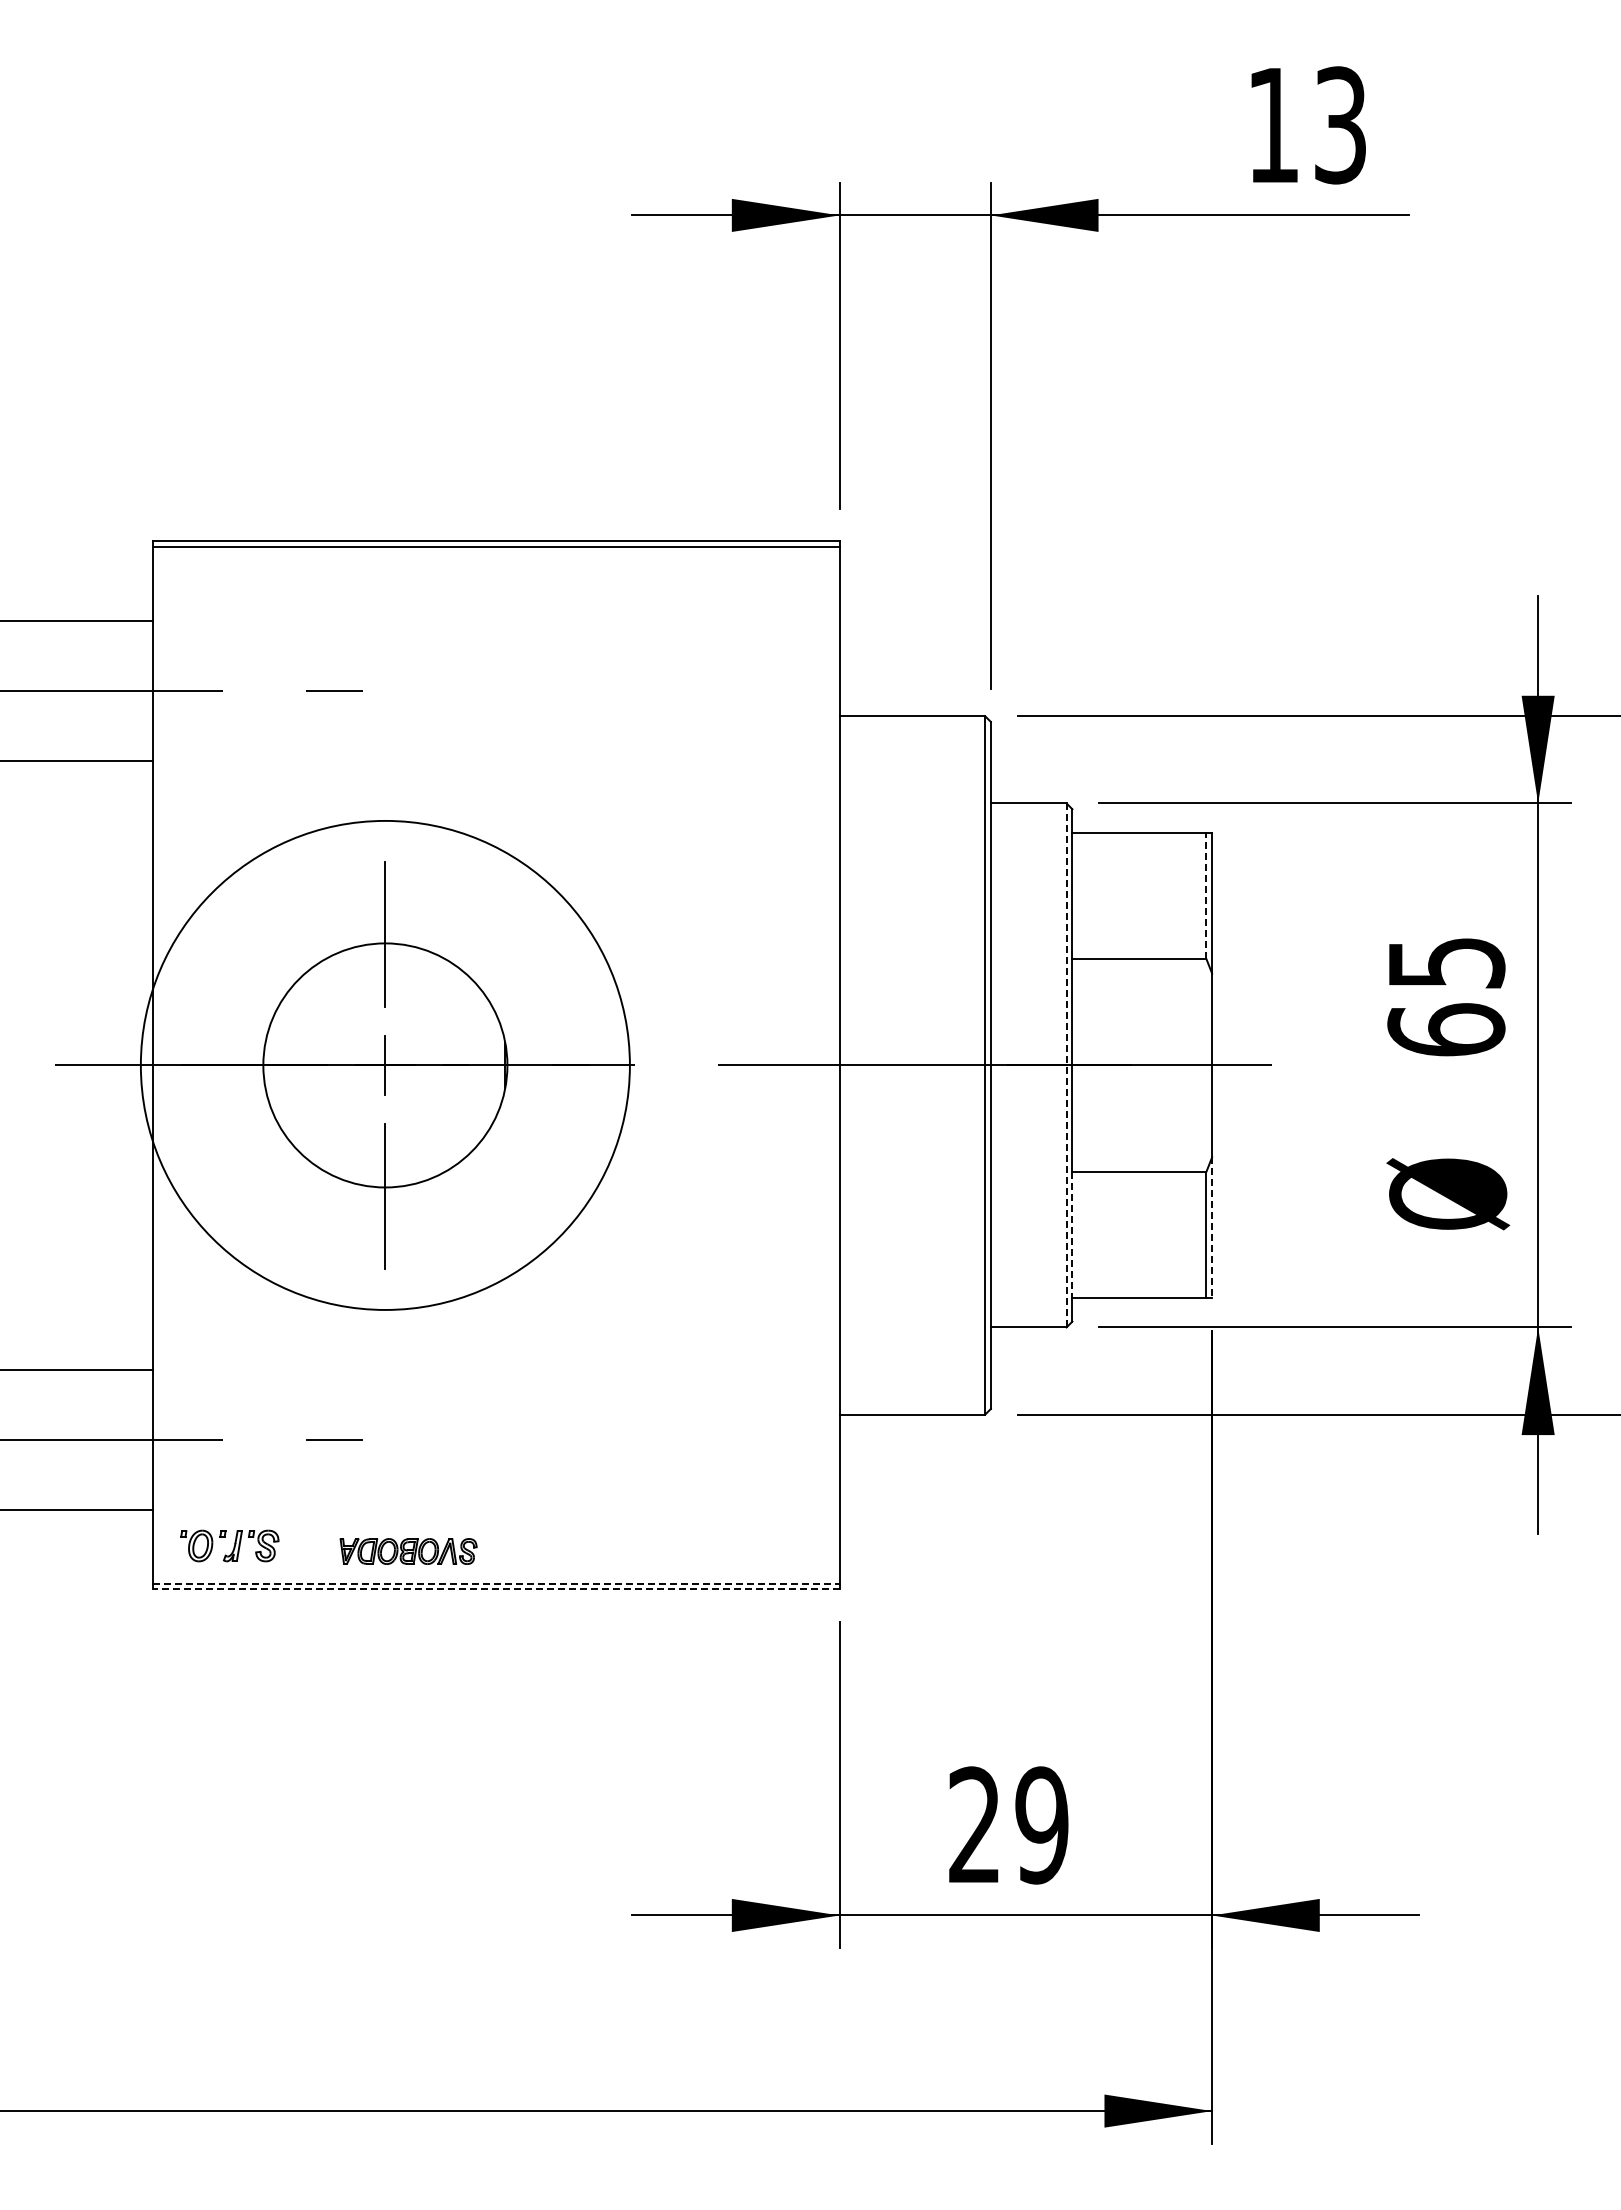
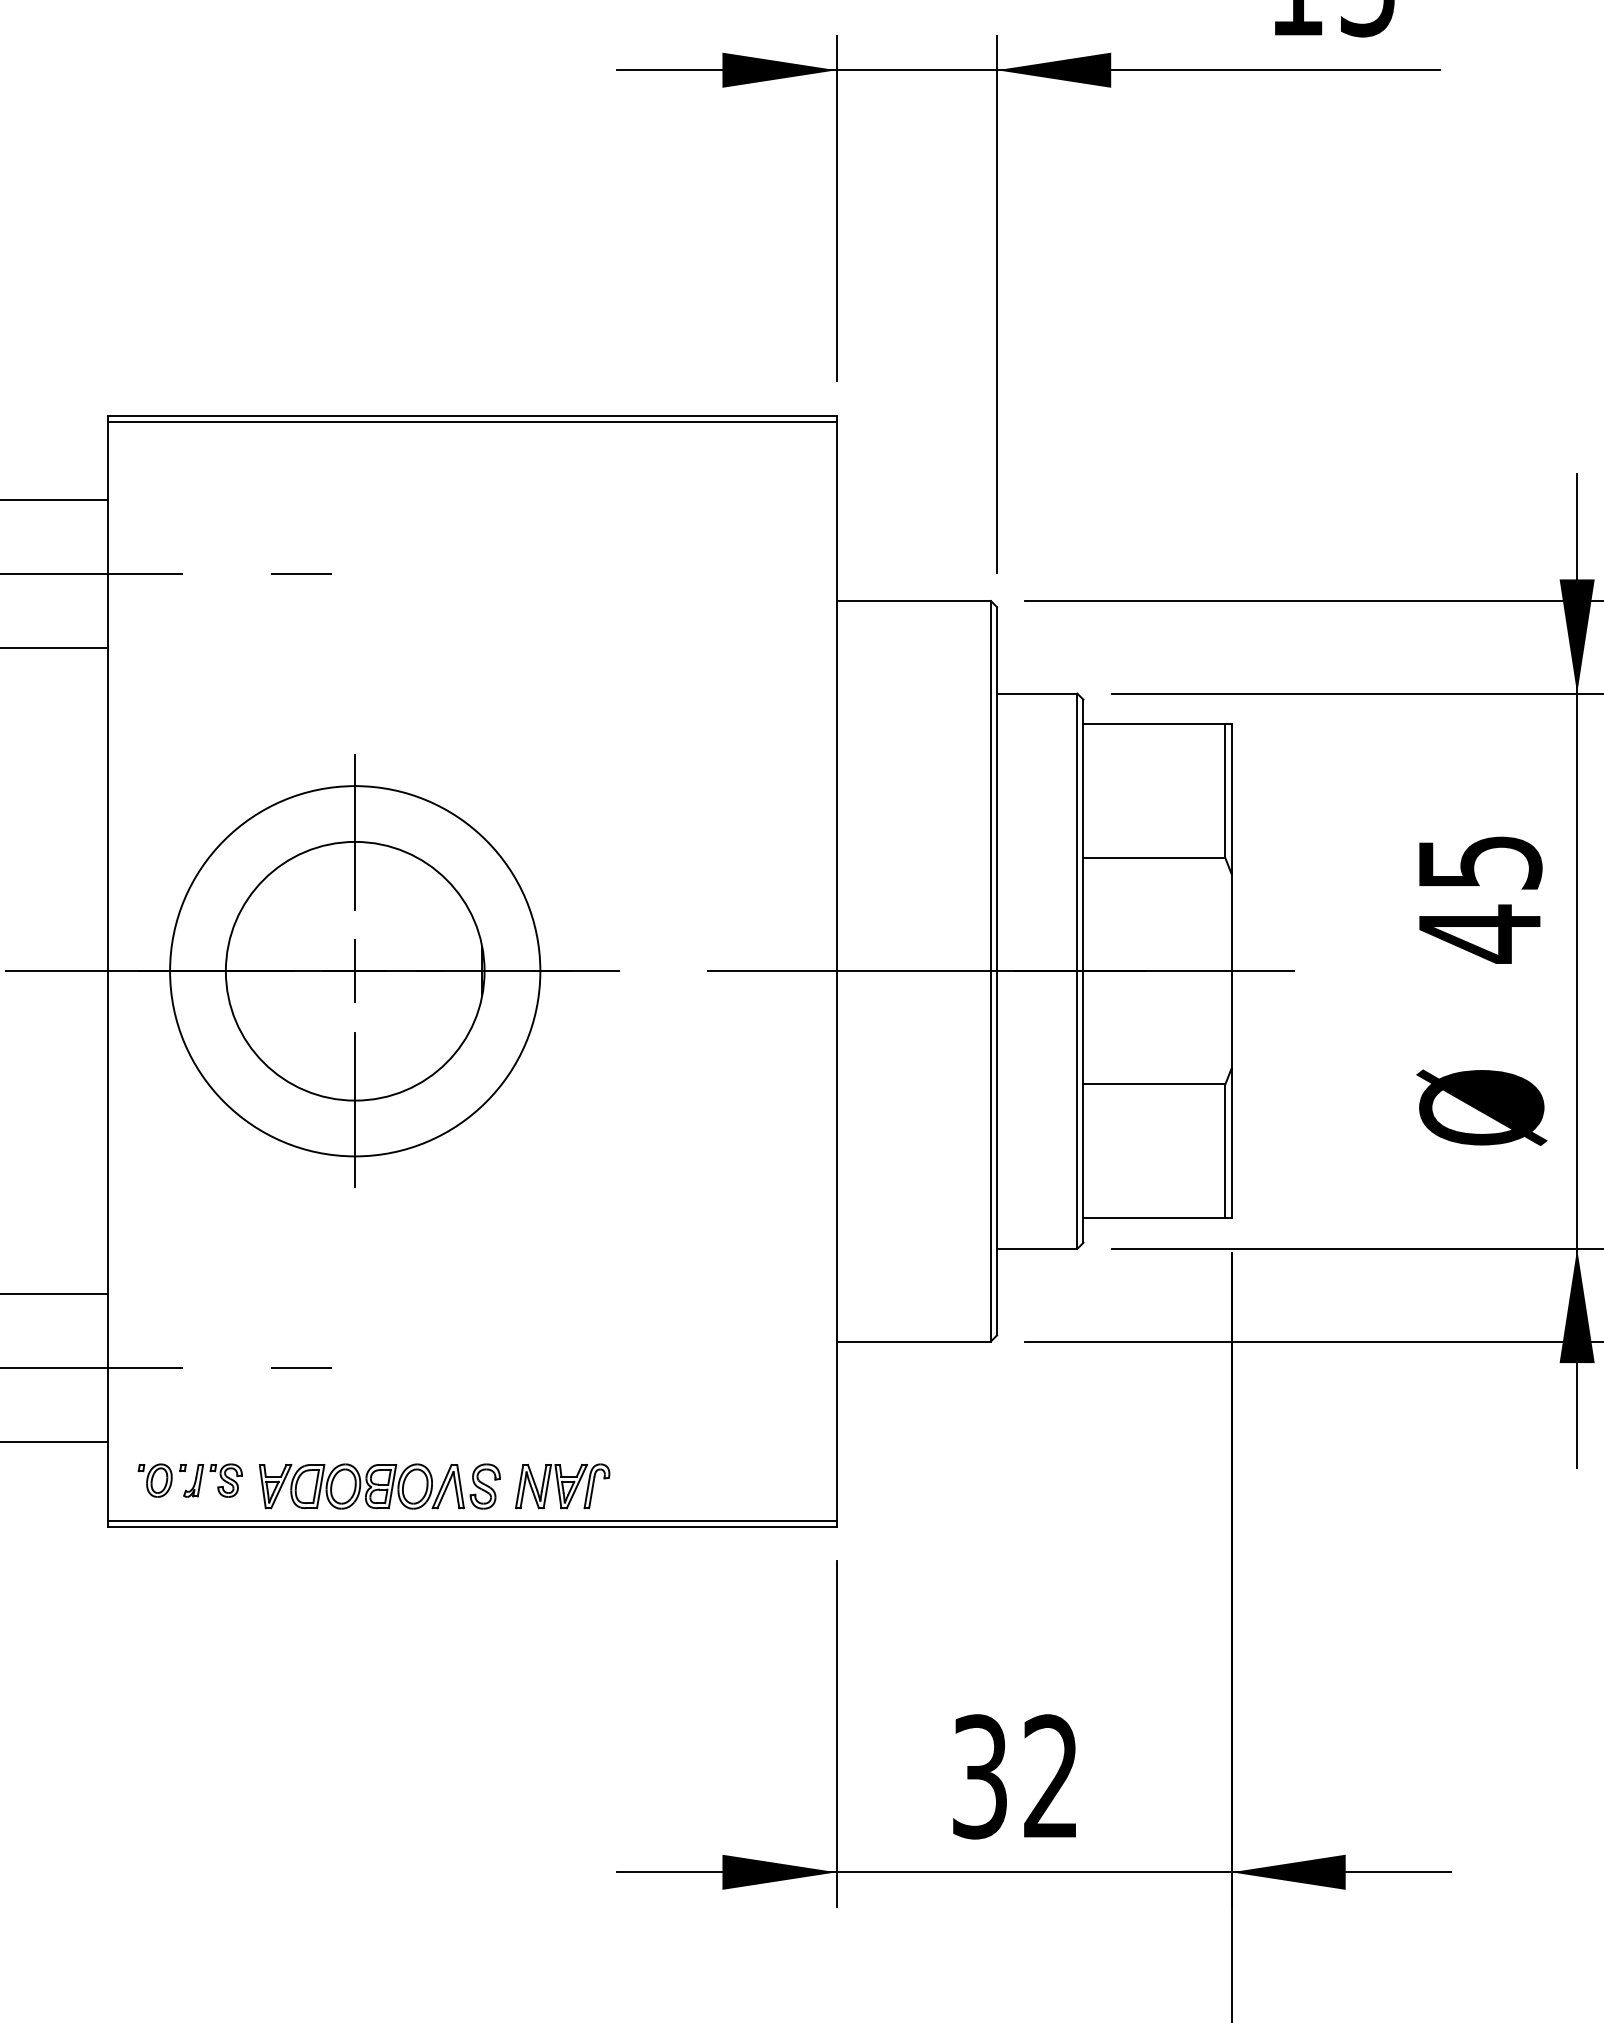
line: (1206, 895) -> (1225, 791), dashed -> solid
text: (1446, 1030) -> (1479, 934), 65 -> 45
circle: (385, 1065) -> (355, 971), size x0.71
line: (1066, 1065) -> (1077, 971), dashed -> solid
line: (1212, 1227) -> (1231, 1143), dashed -> solid
line: (1072, 1235) -> (1083, 1151), dashed -> solid
part: (581, 1550) -> (563, 1485), added
part: (408, 1551) -> (379, 1486), size x1.67
line: (496, 1583) -> (472, 1520), dashed -> solid
line: (496, 1589) -> (472, 1526), dashed -> solid
text: (1008, 1825) -> (1015, 1776), 29 -> 32

